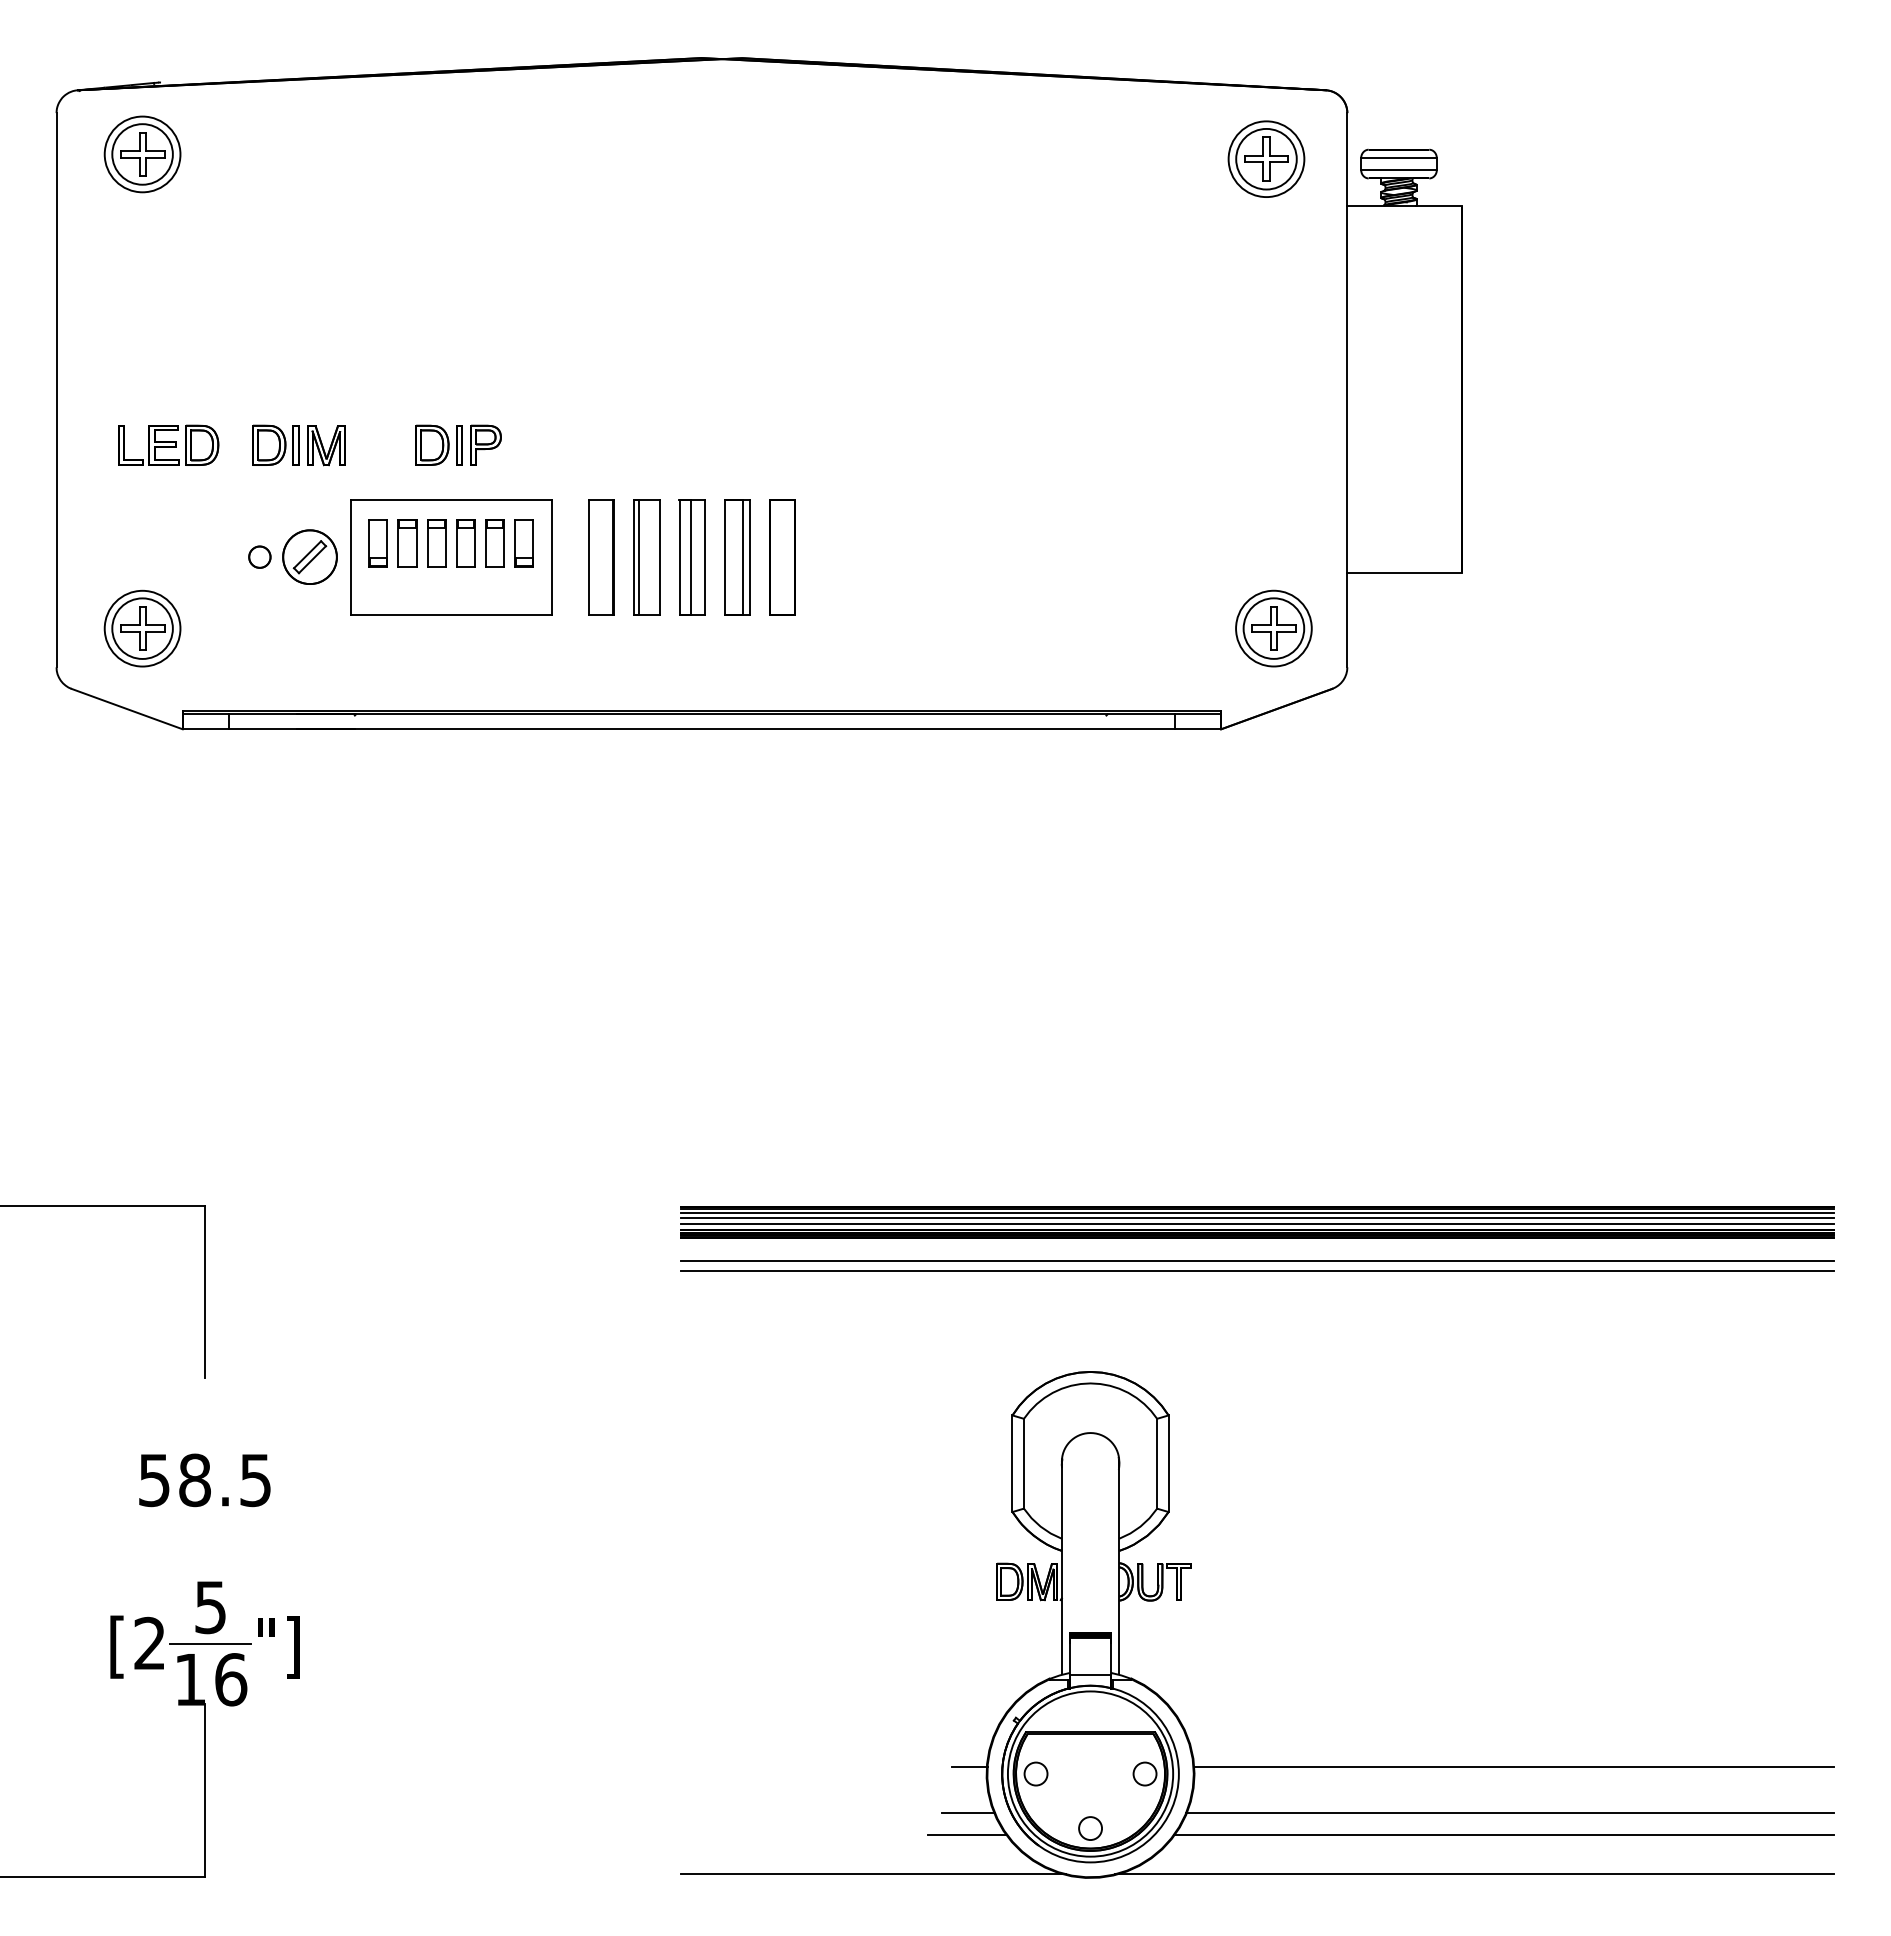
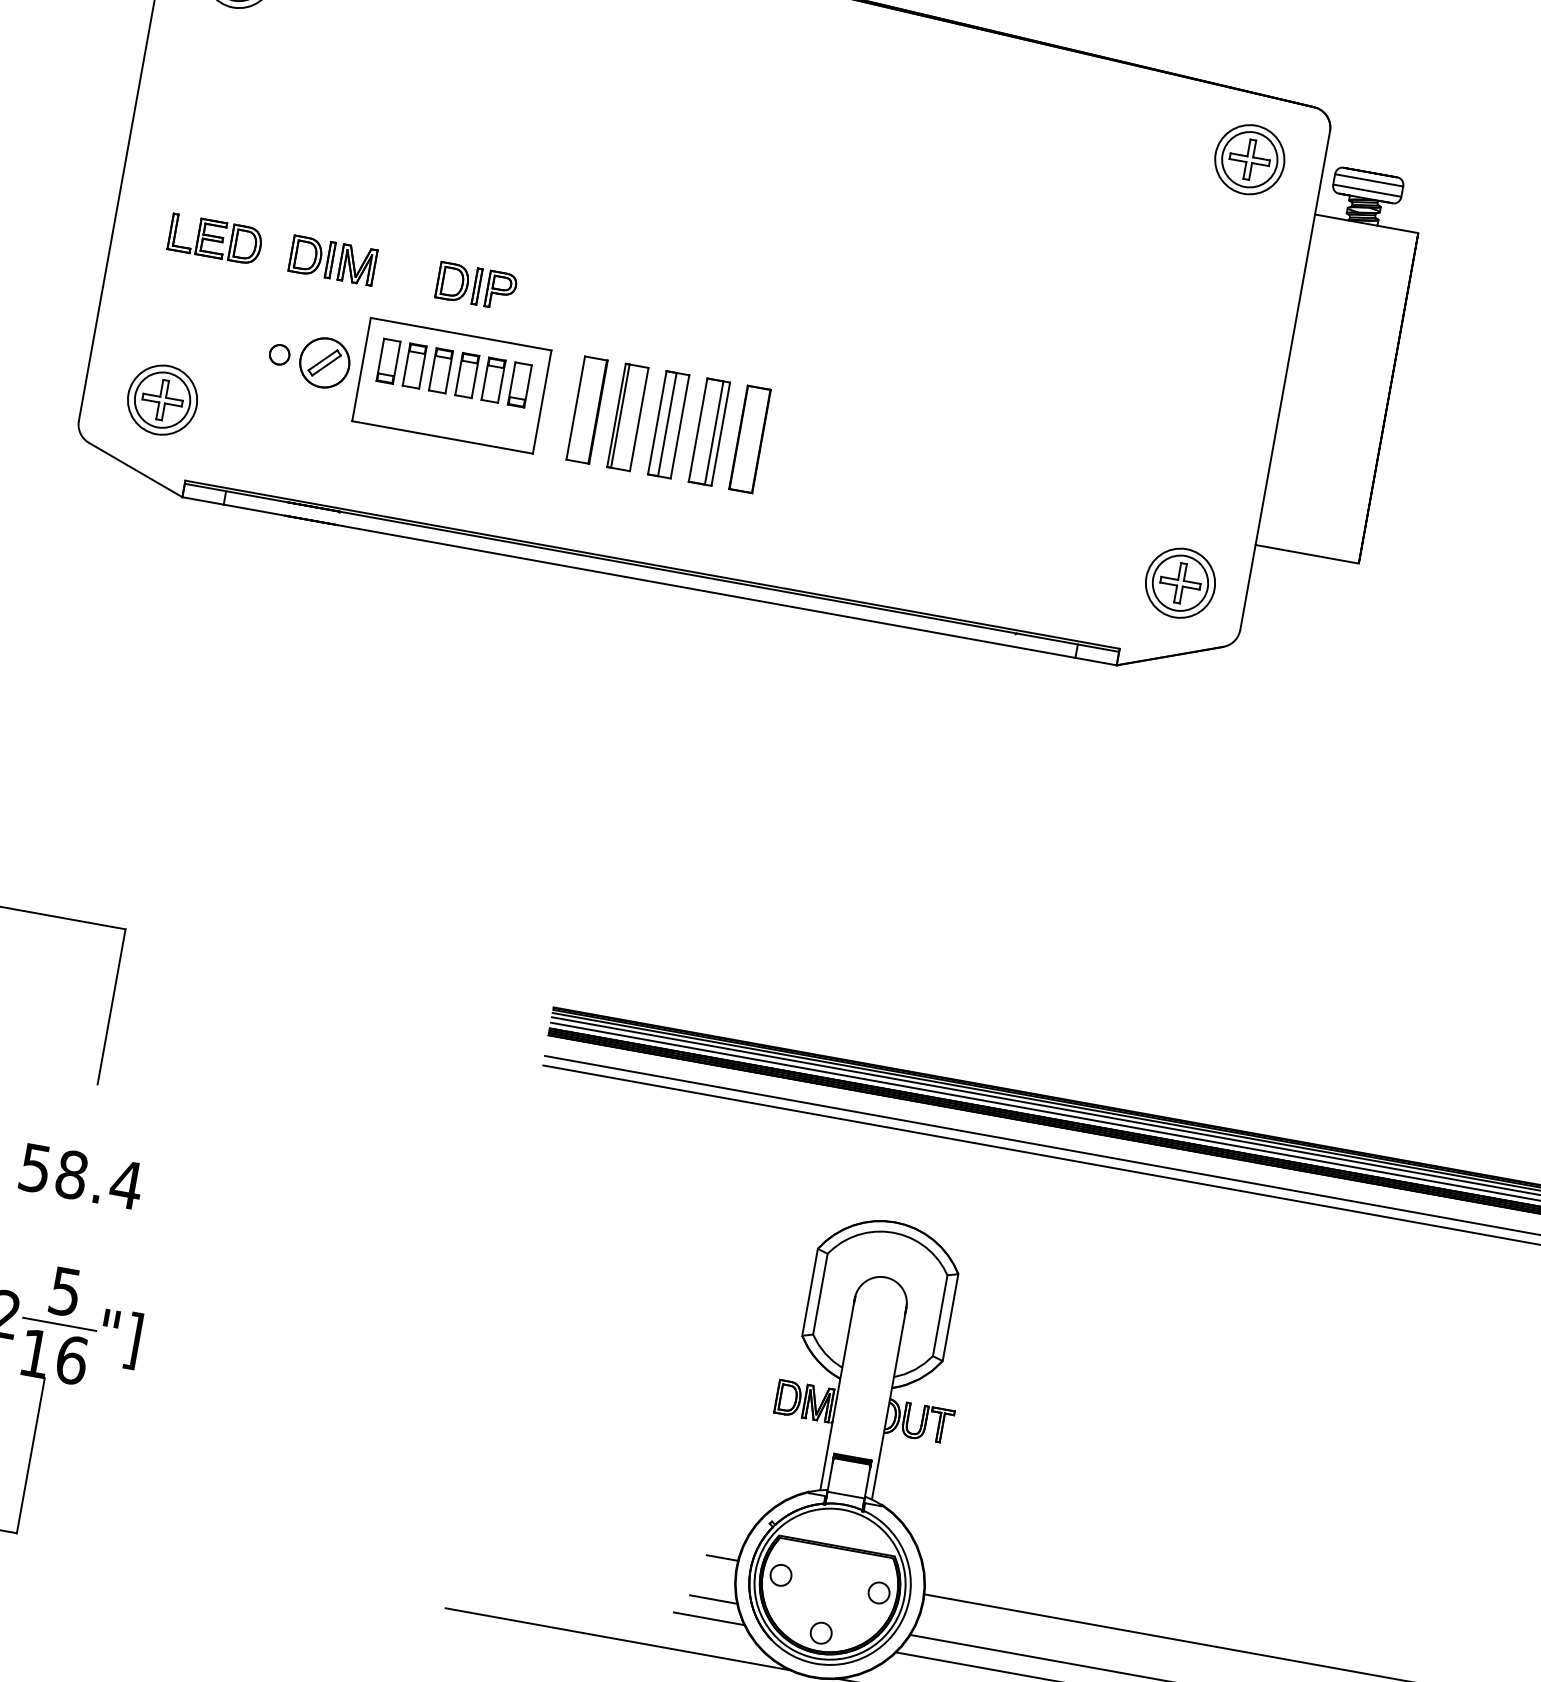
text: (255, 1480) -> (126, 1184), 58.5 -> 58.4

